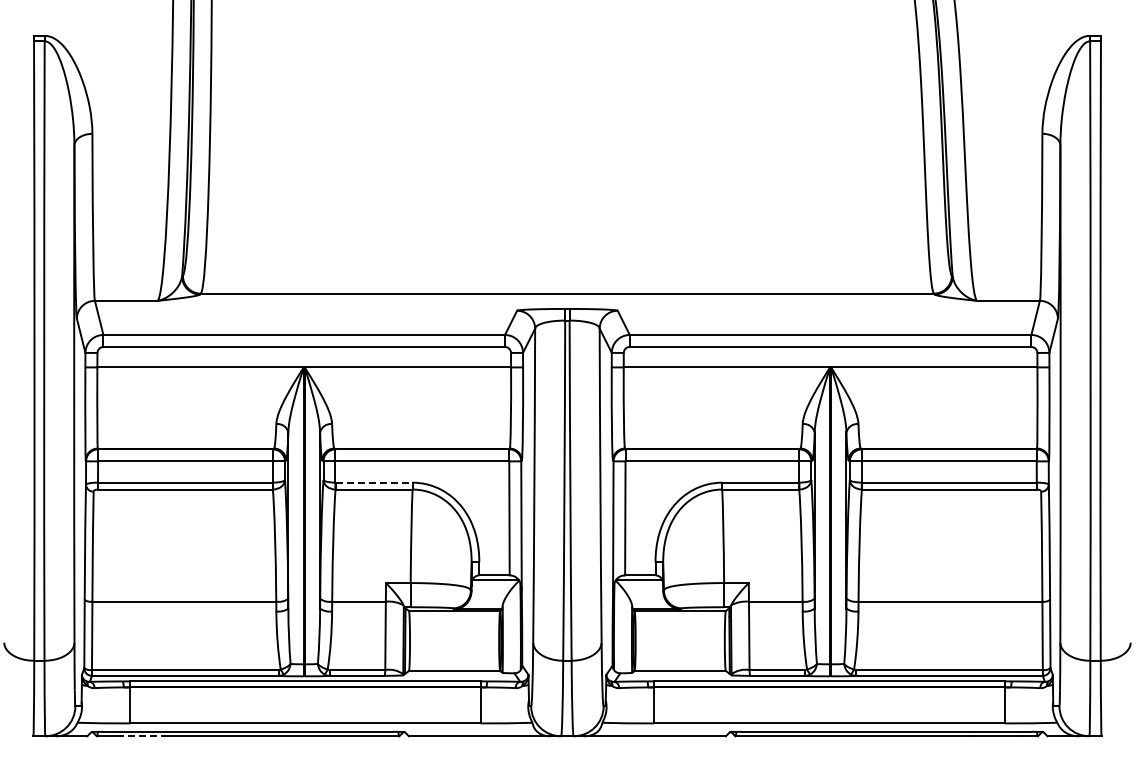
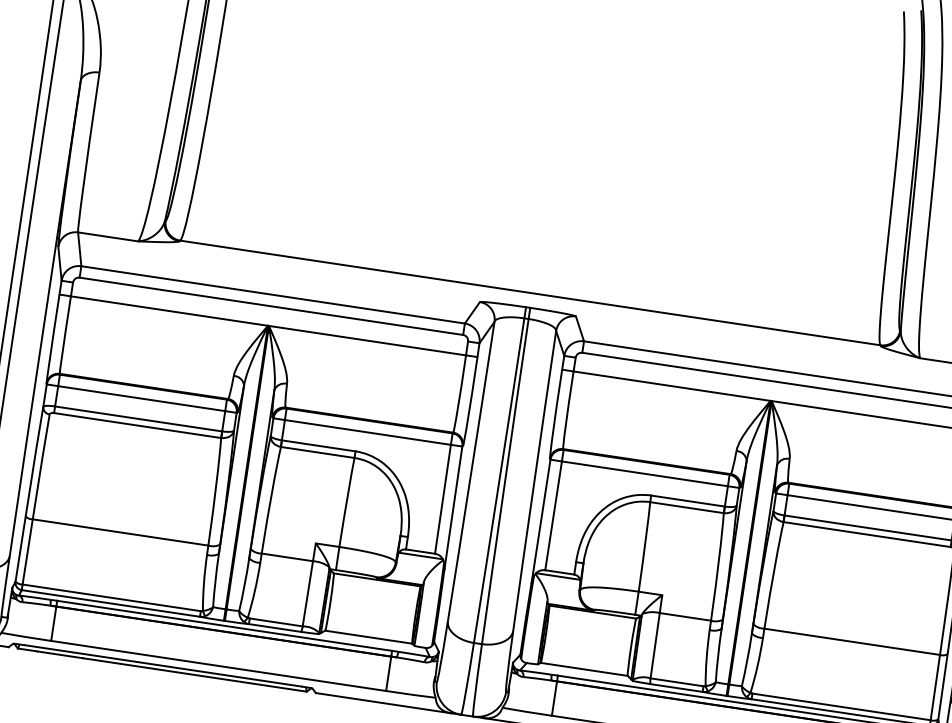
line: (374, 482) -> (319, 445), dashed -> solid
line: (141, 736) -> (60, 655), dashed -> solid

